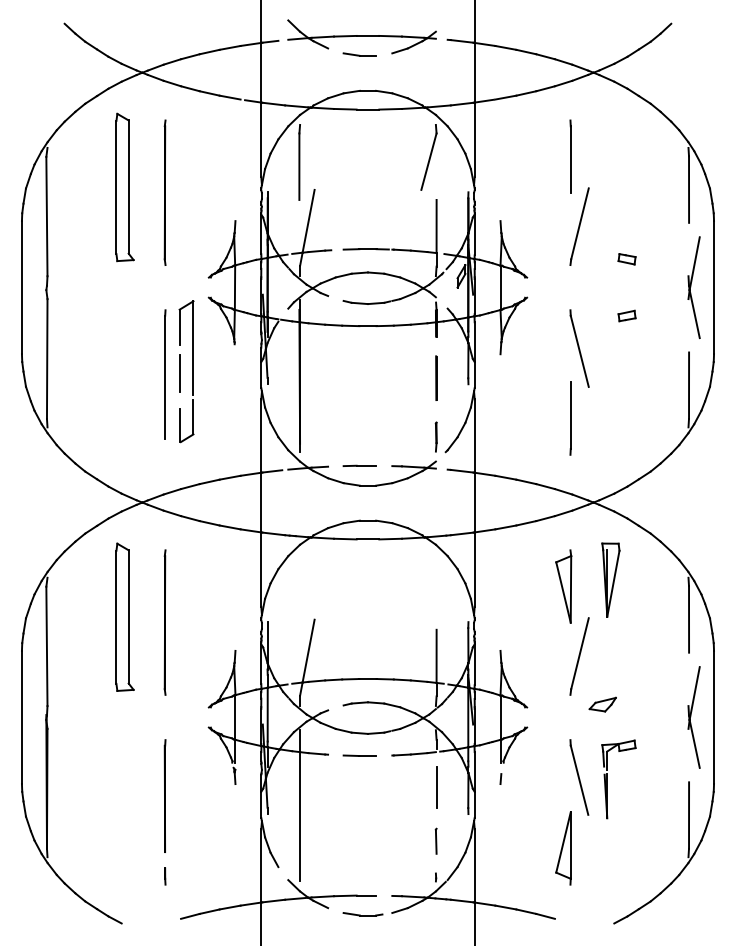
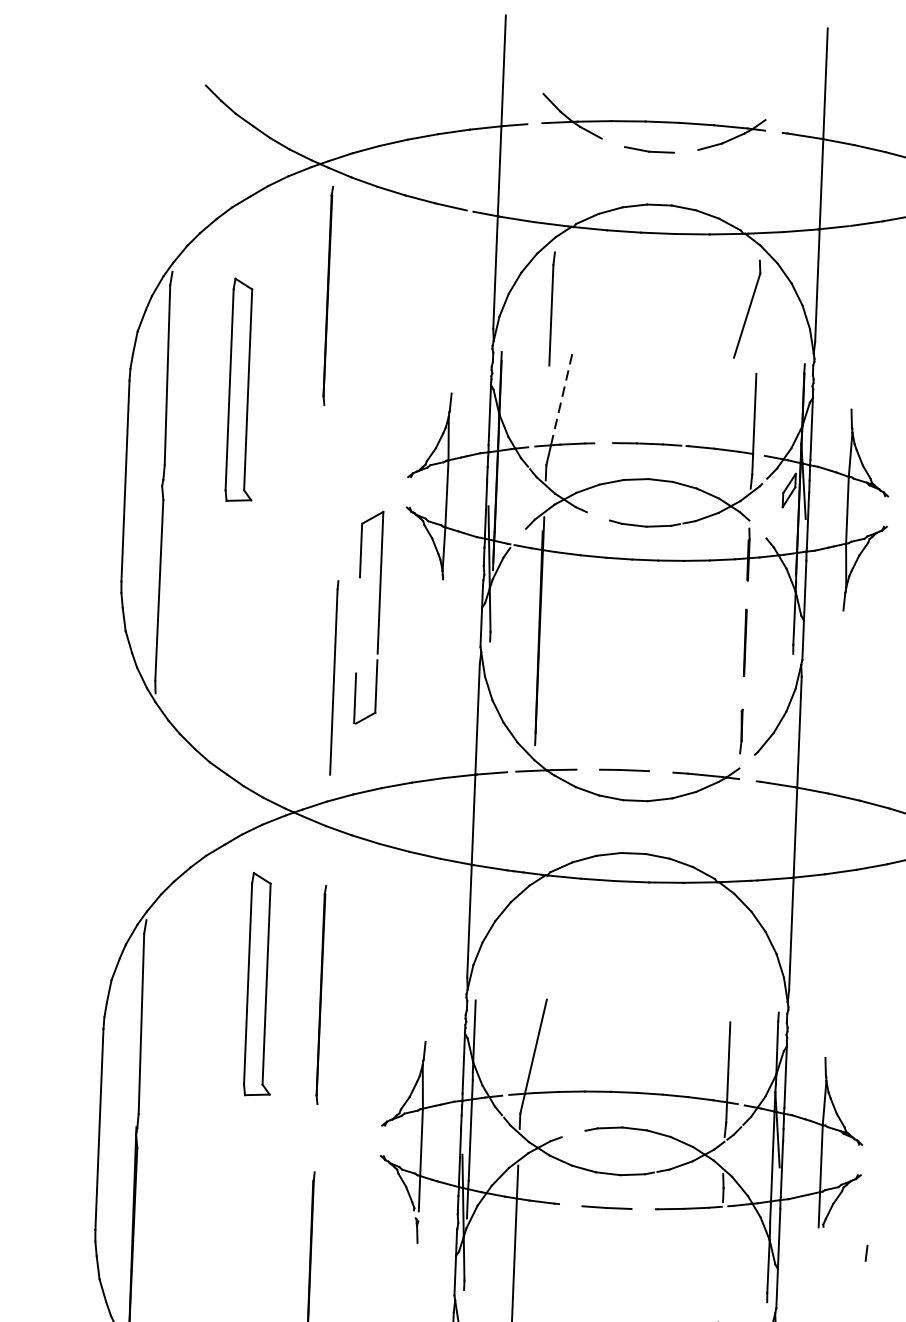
part: (124, 187) -> (241, 390), moved
part: (164, 192) -> (327, 295), moved
line: (308, 221) -> (561, 398), solid -> dashed
line: (179, 373) -> (357, 620), removed
line: (165, 374) -> (334, 678), moved
line: (500, 778) -> (865, 1252), moved
line: (436, 786) -> (720, 1258), removed

